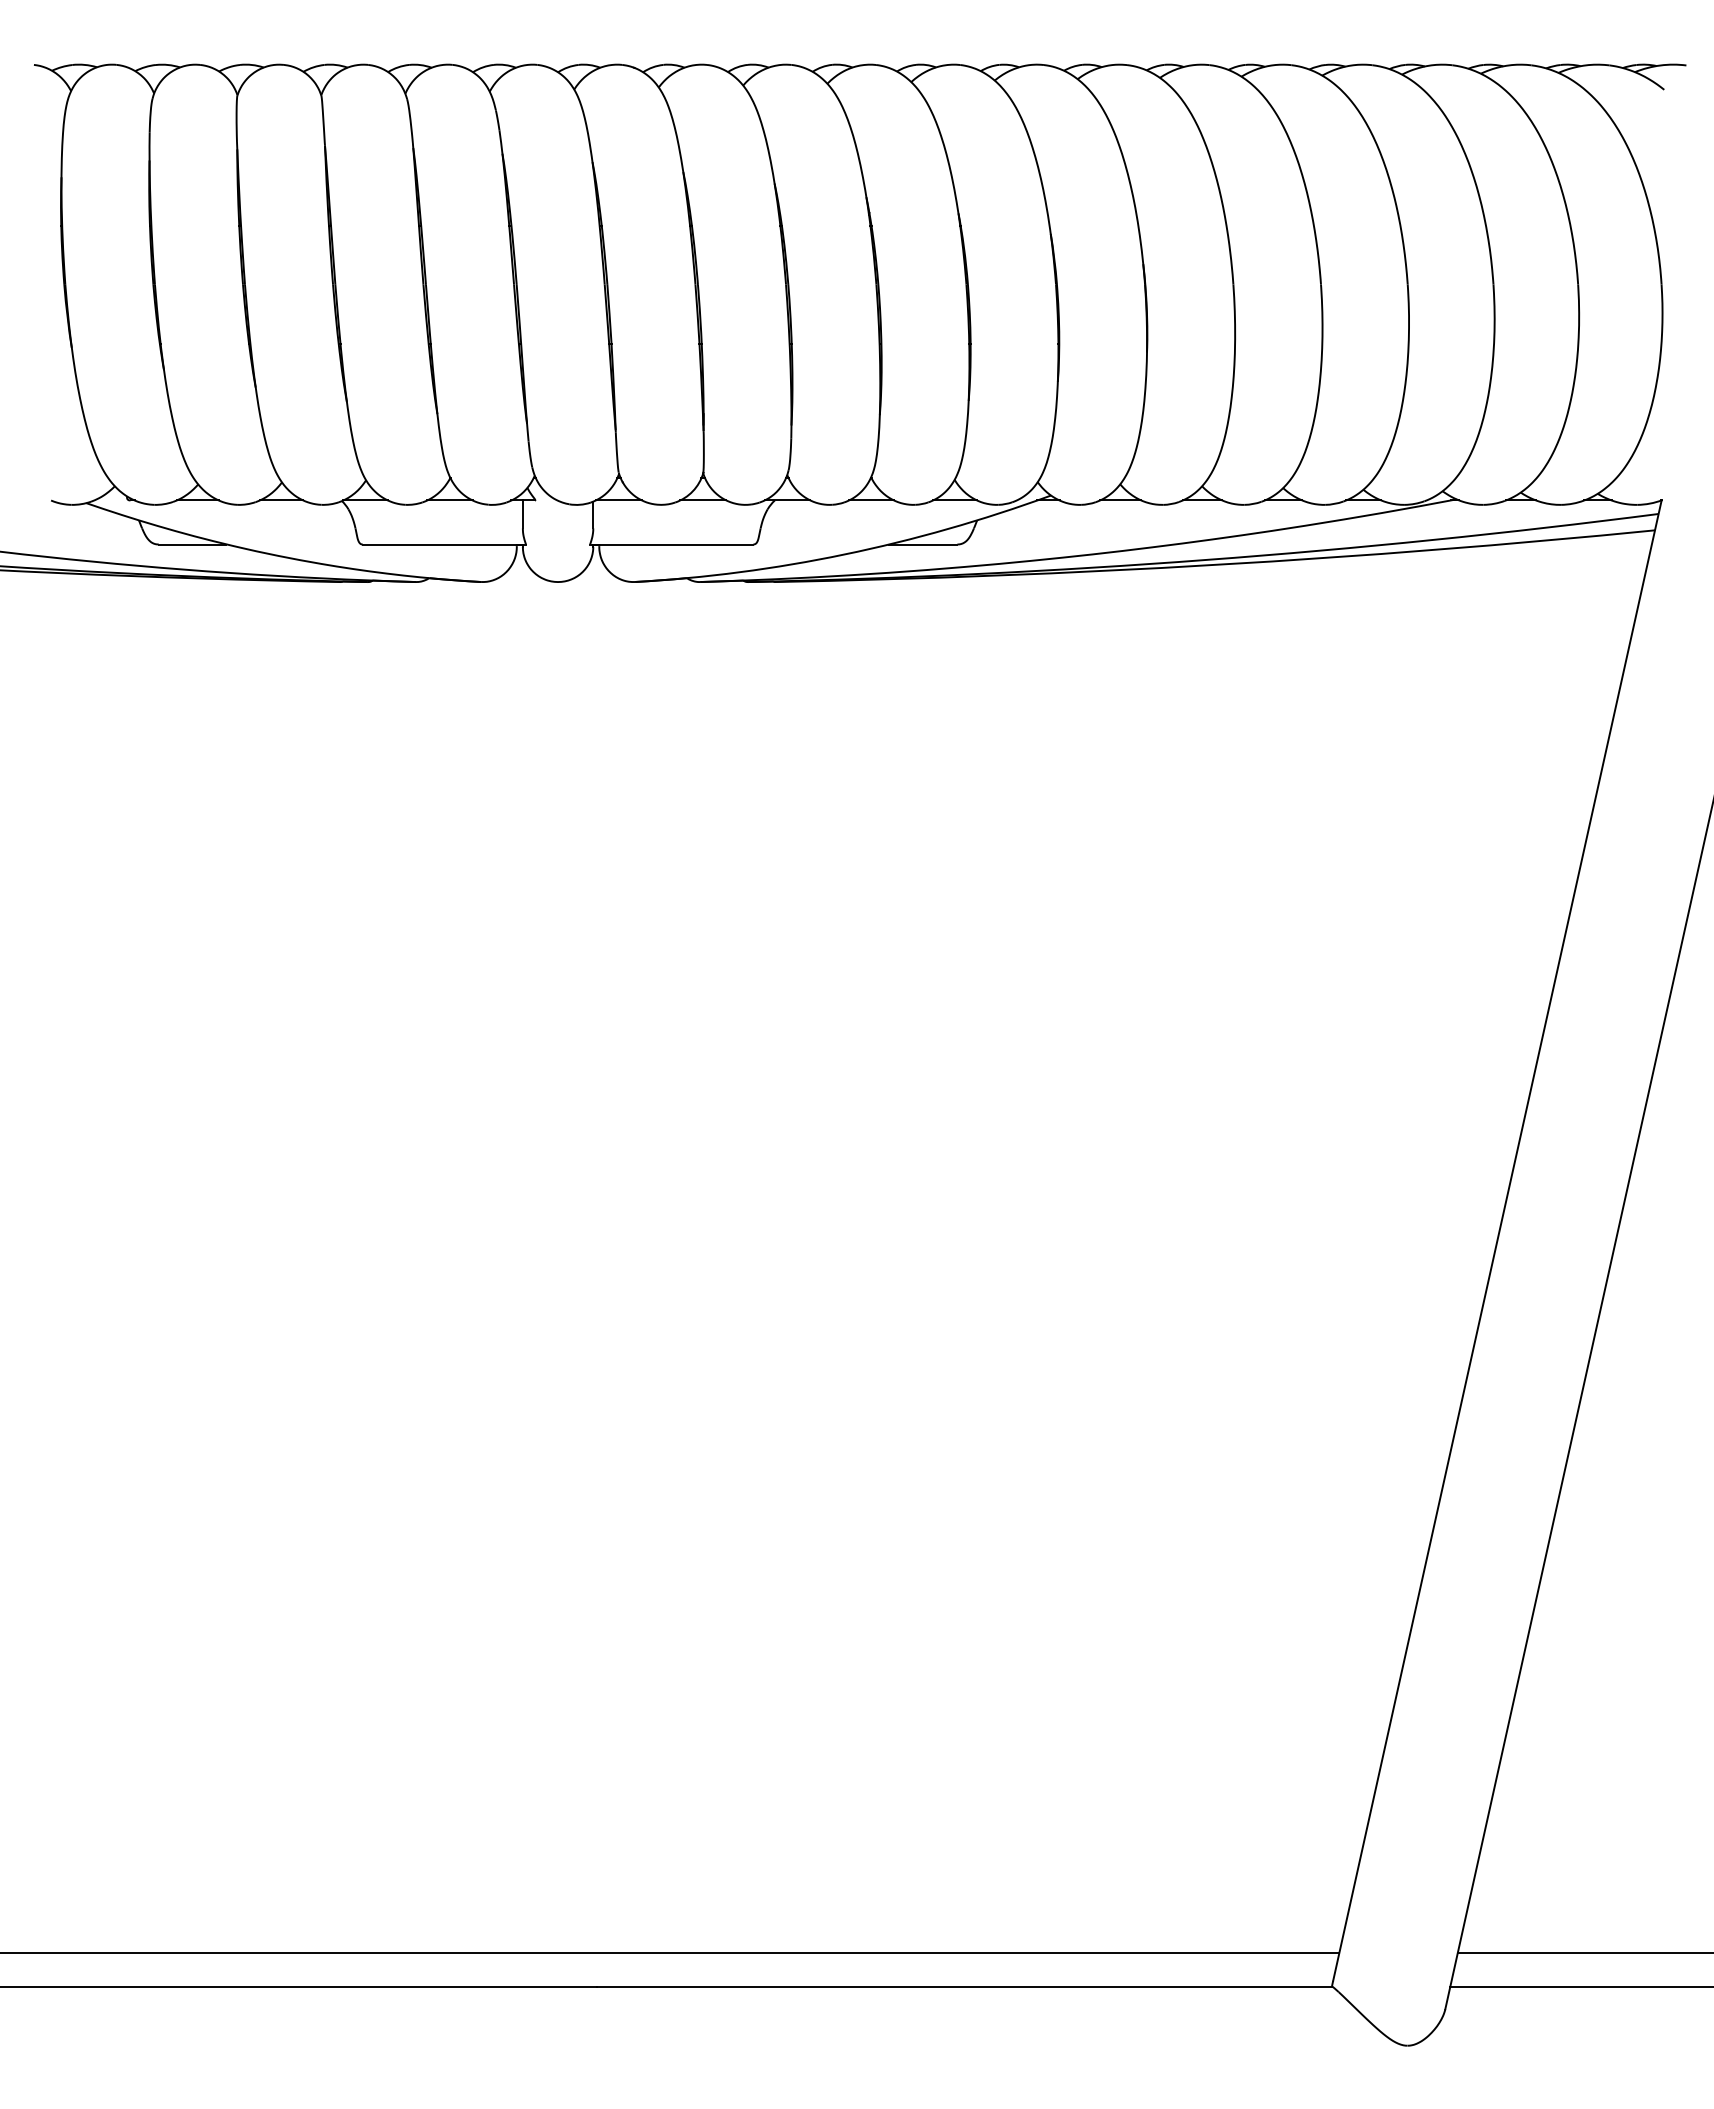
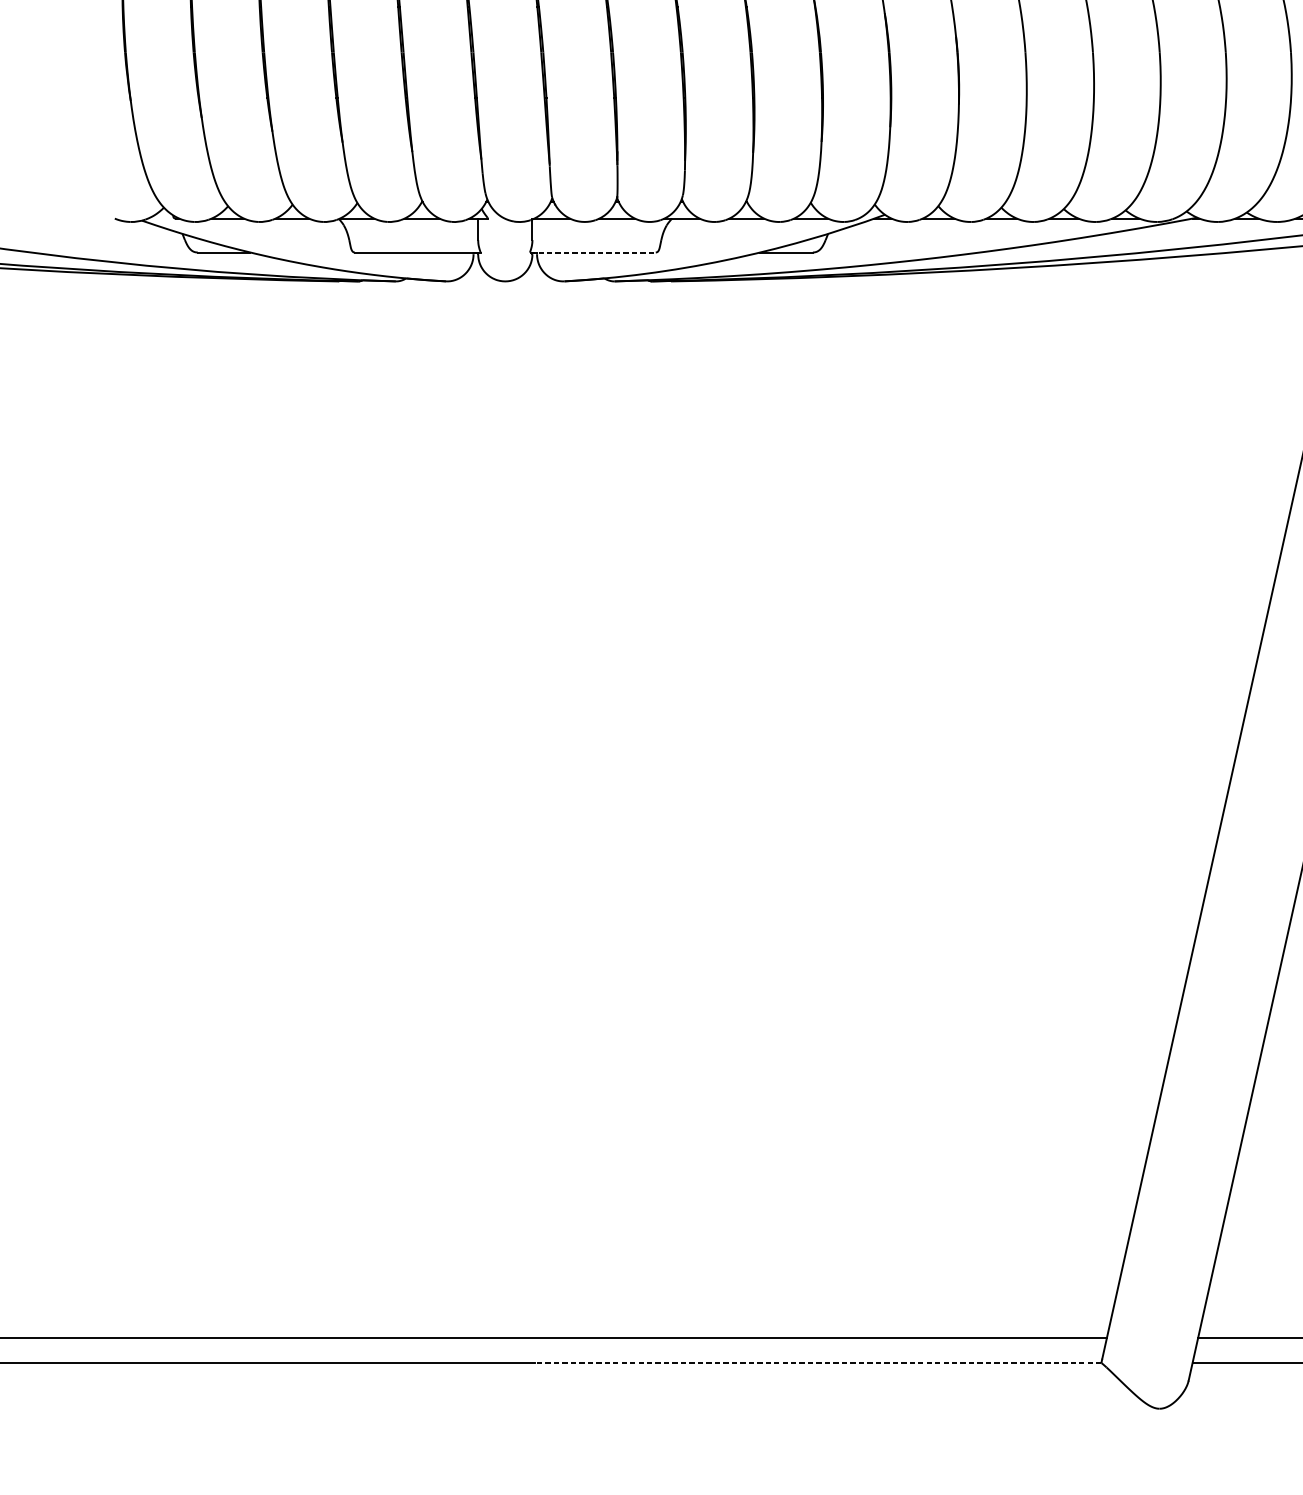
line: (671, 544) -> (592, 252), solid -> dashed
line: (964, 1986) -> (818, 1363), solid -> dashed

